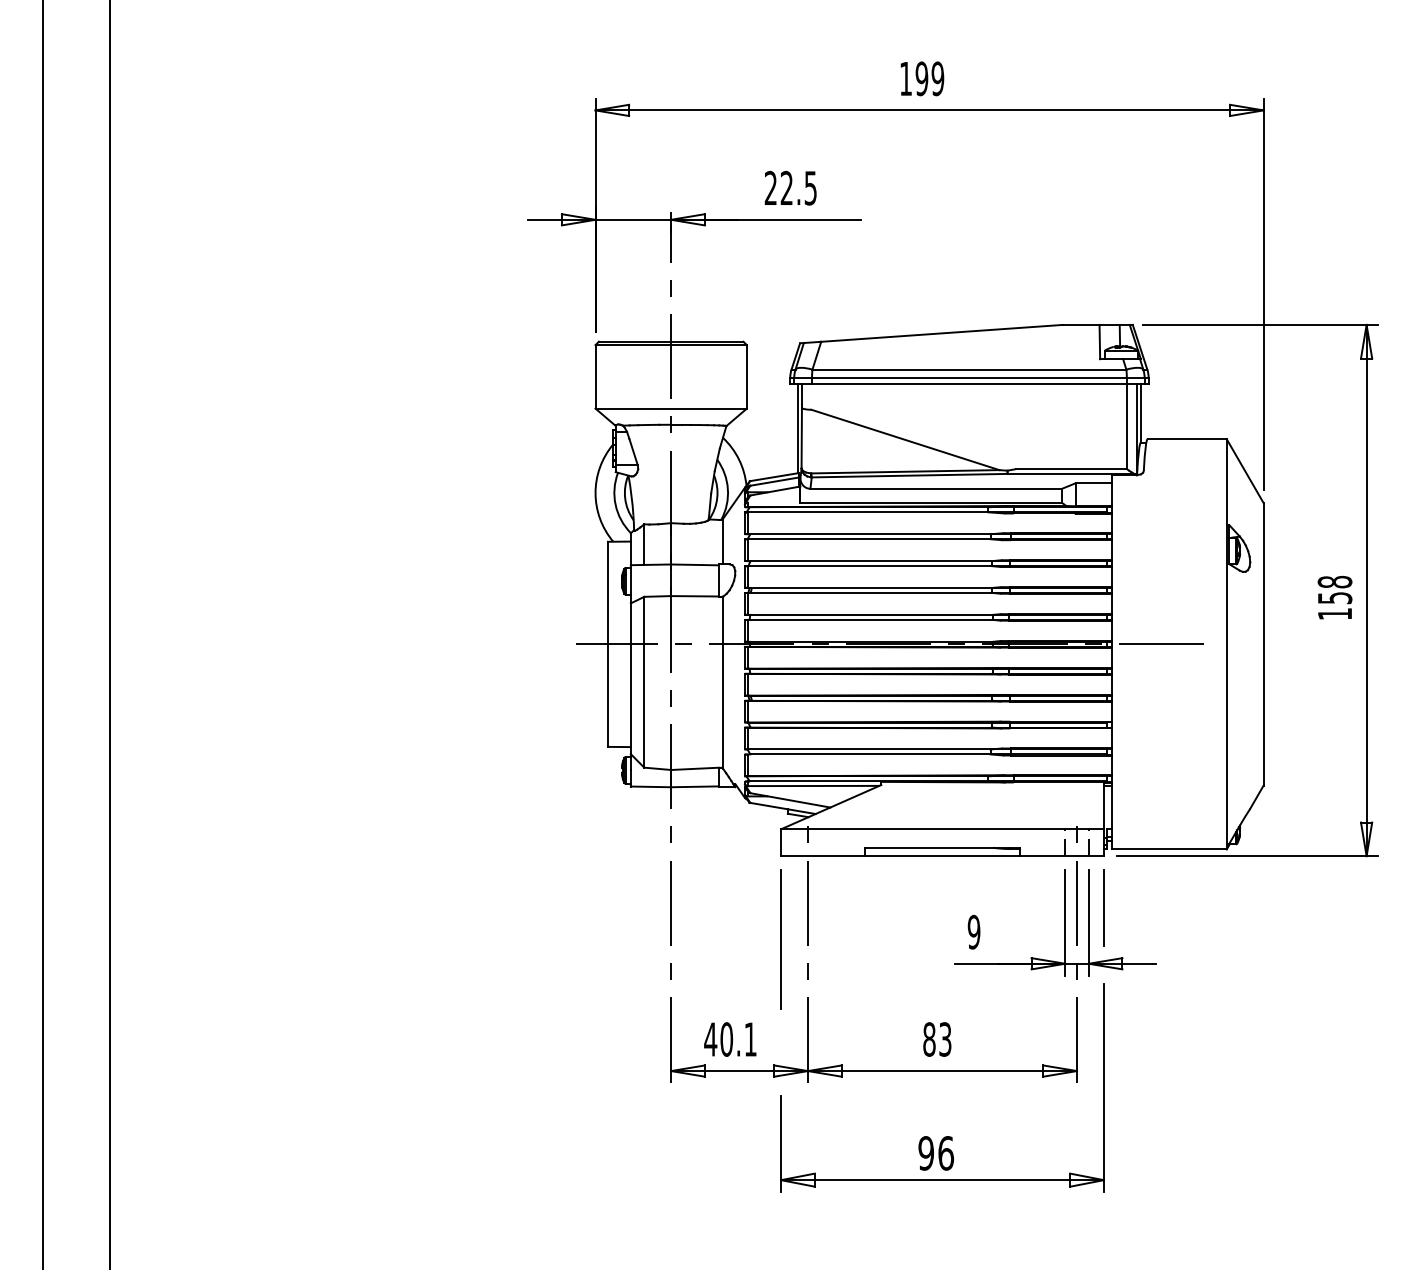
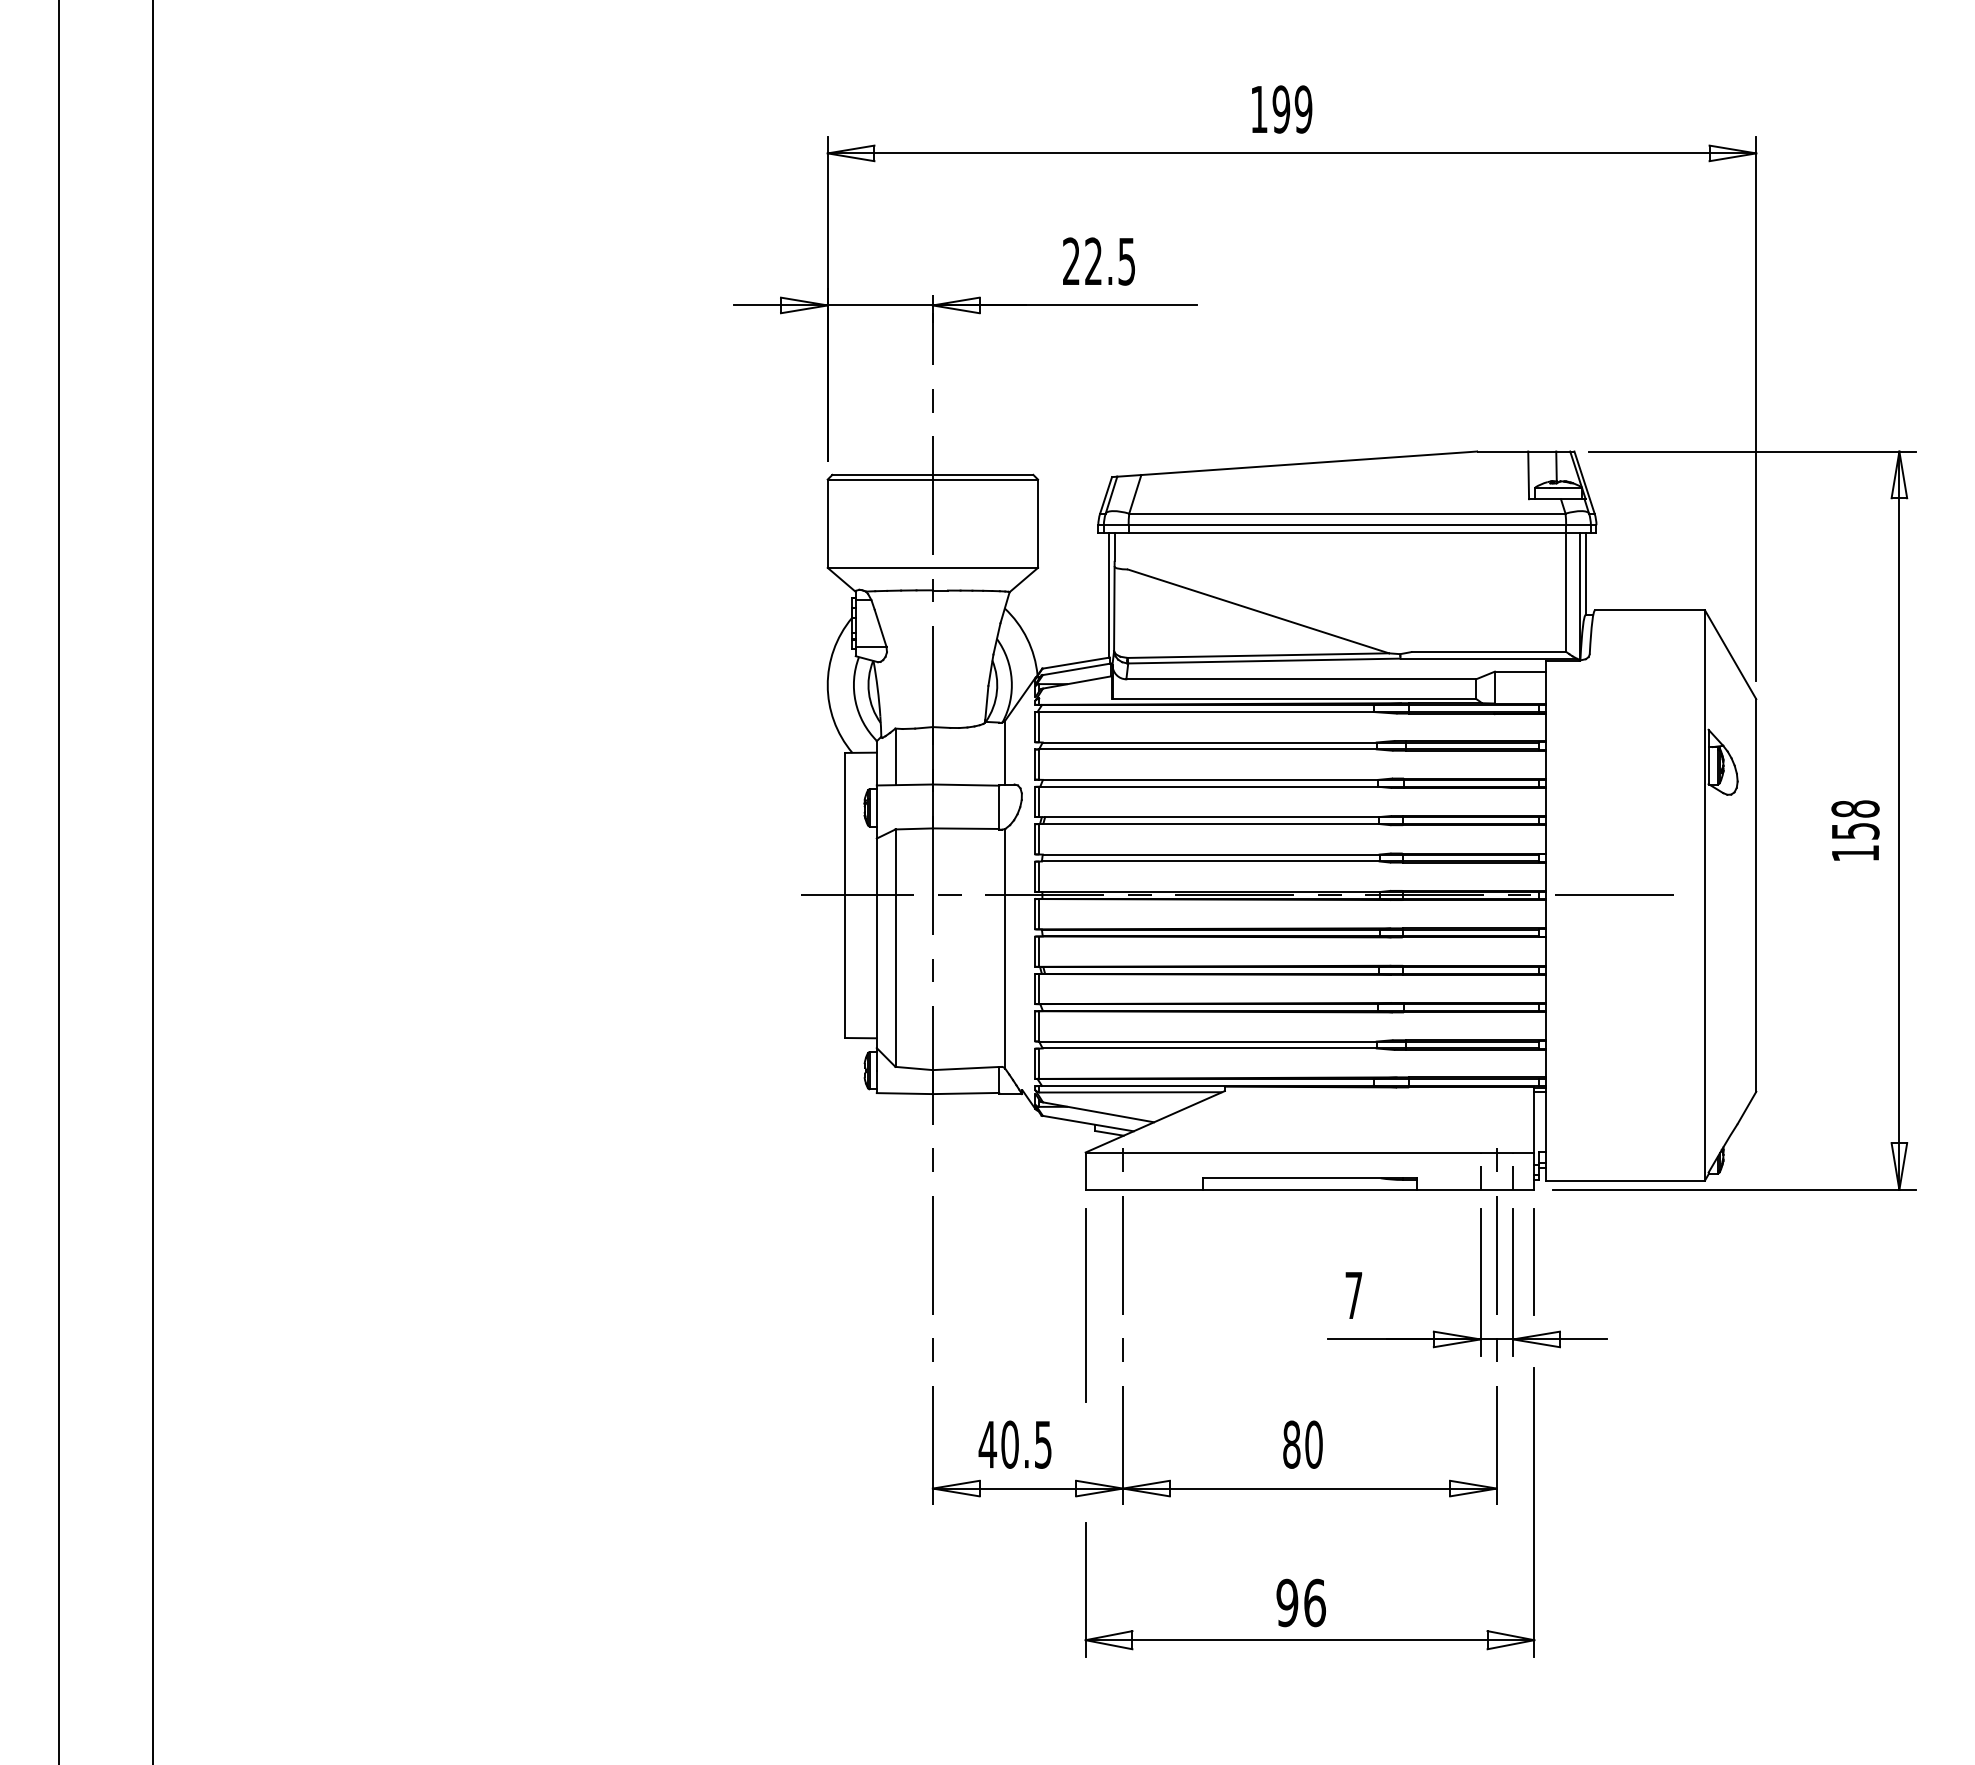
text: (973, 932) -> (1353, 1295), 9 -> 7
text: (750, 1039) -> (1043, 1444), 40.1 -> 40.5
text: (945, 1039) -> (1313, 1444), 83 -> 80

